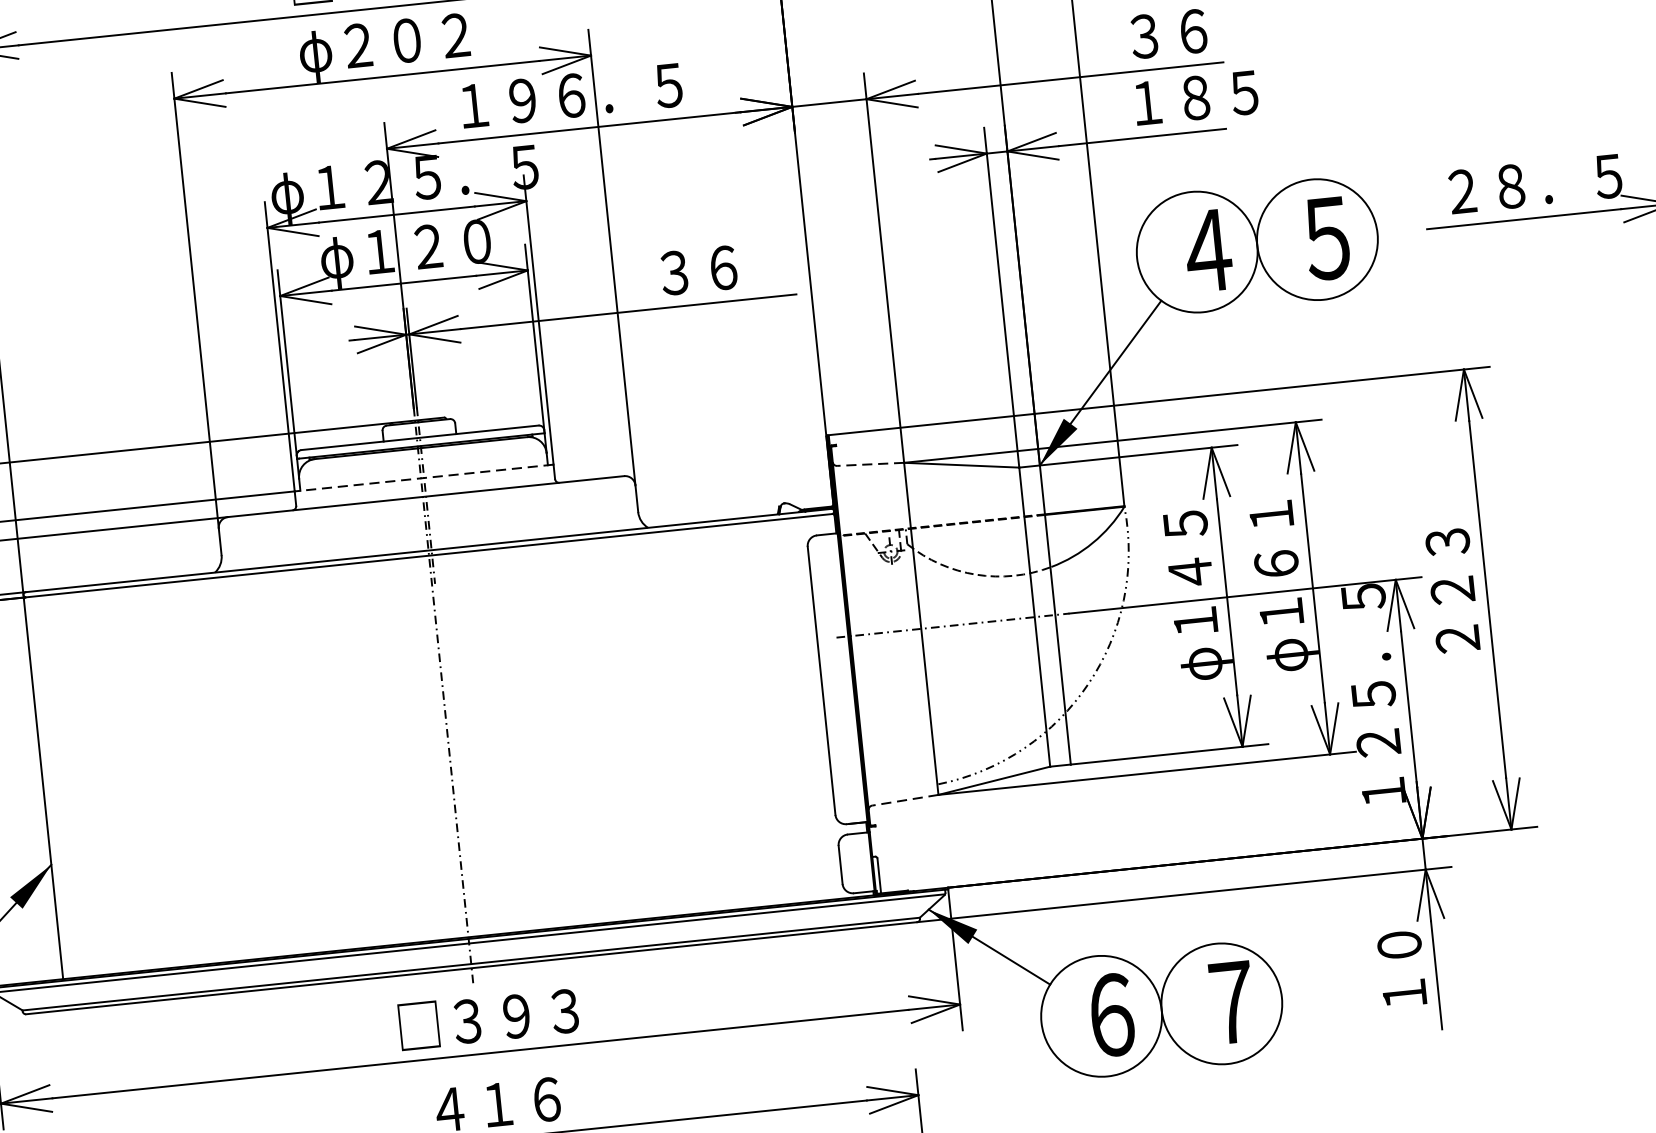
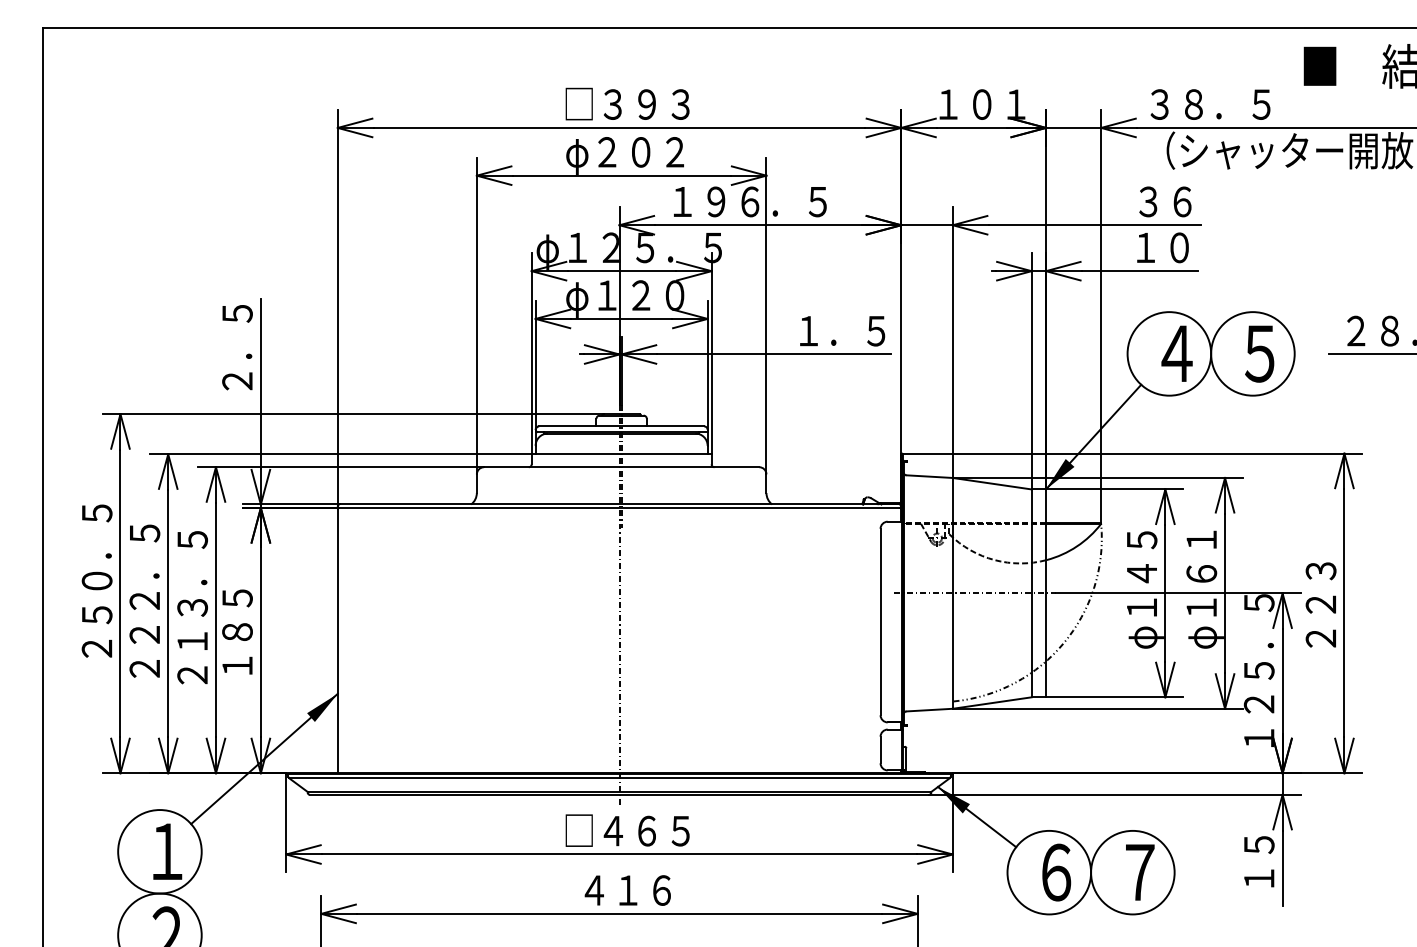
text: (1220, 95) -> (1196, 247), １８５ -> １０
text: (723, 267) -> (842, 330), ３６ -> １．５
line: (870, 464) -> (929, 476), dashed -> solid
line: (423, 478) -> (621, 454), dashed -> solid
line: (905, 800) -> (929, 710), dashed -> solid
text: (1398, 944) -> (1258, 844), １０ -> １５
text: (515, 1015) -> (646, 830), □３９３ -> □４６５

